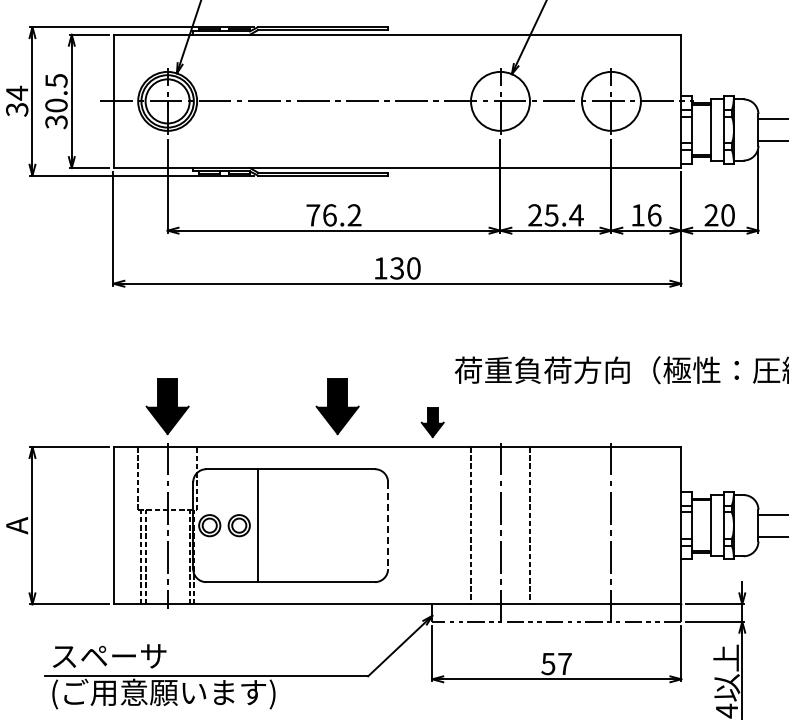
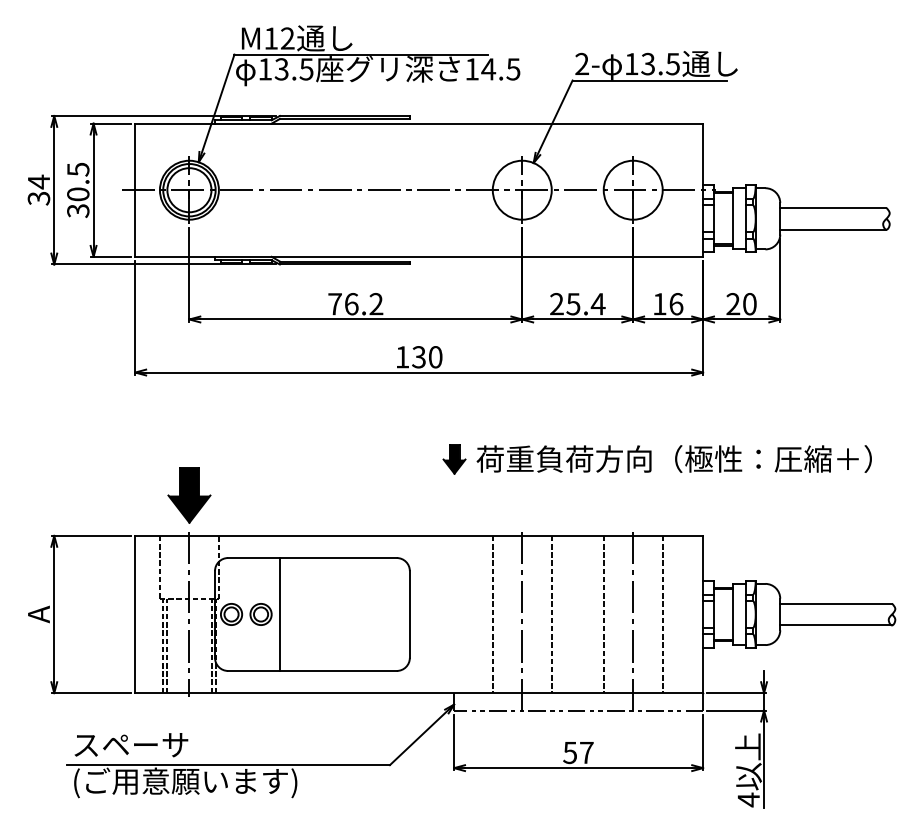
part: (337, 406) -> (359, 495), removed
part: (432, 422) -> (454, 459), moved
line: (387, 525) -> (409, 614), dashed -> solid
line: (581, 525) -> (603, 614), added
line: (640, 525) -> (662, 614), added

